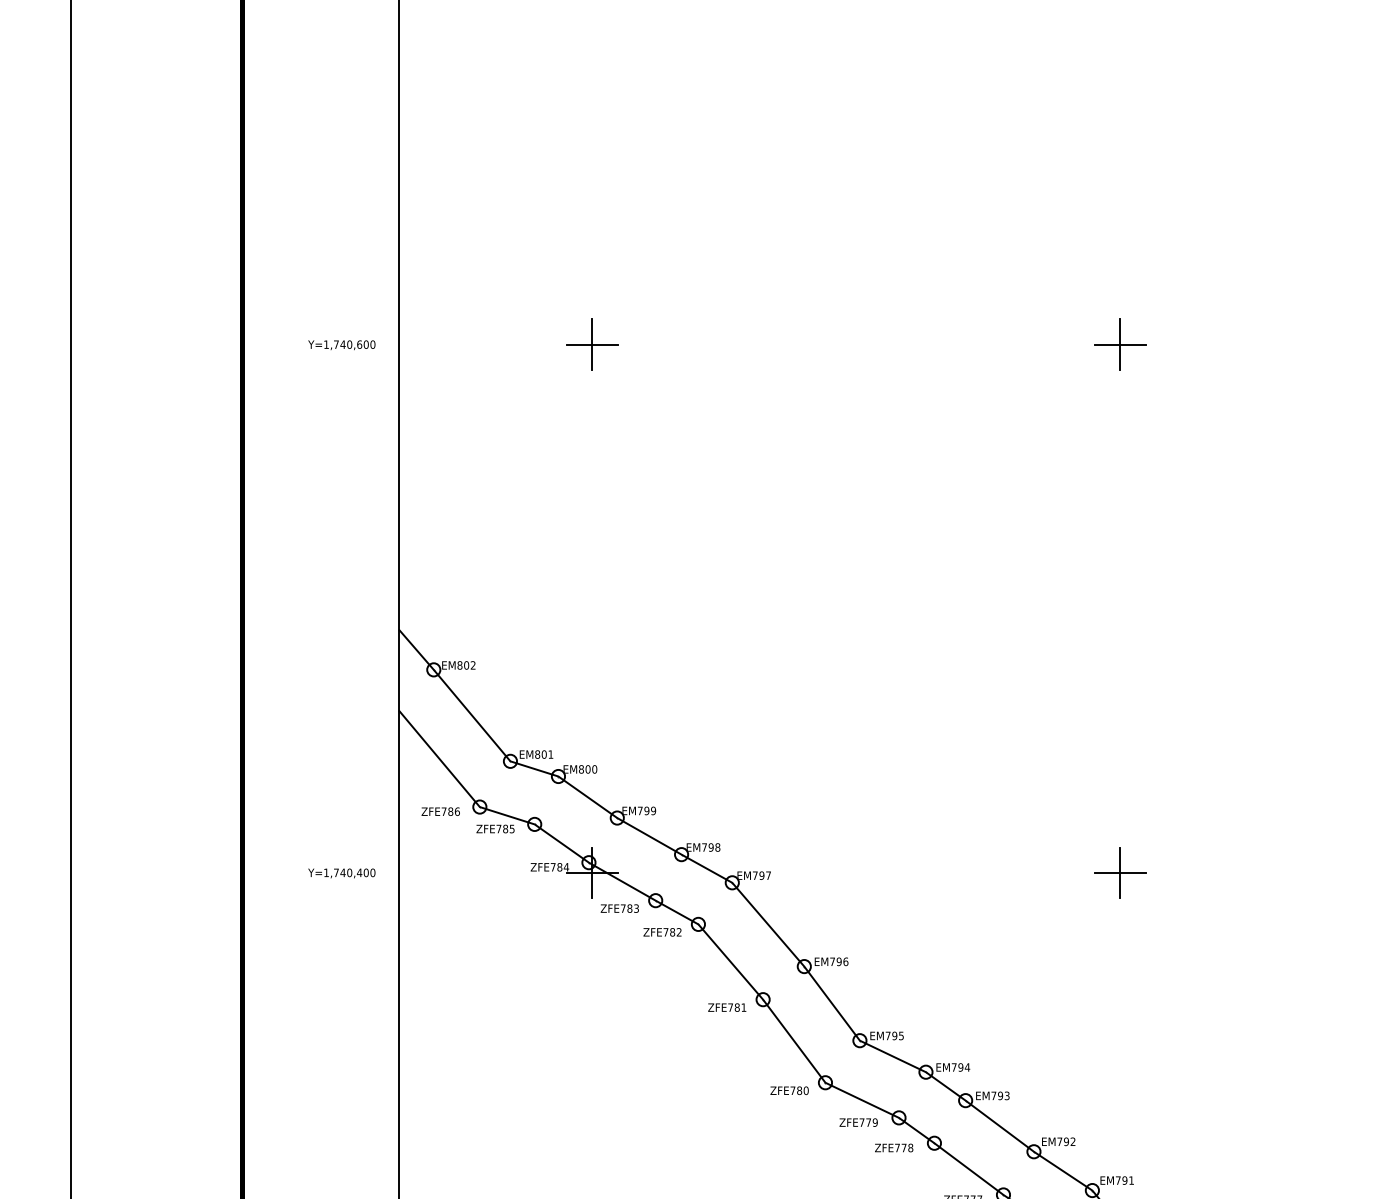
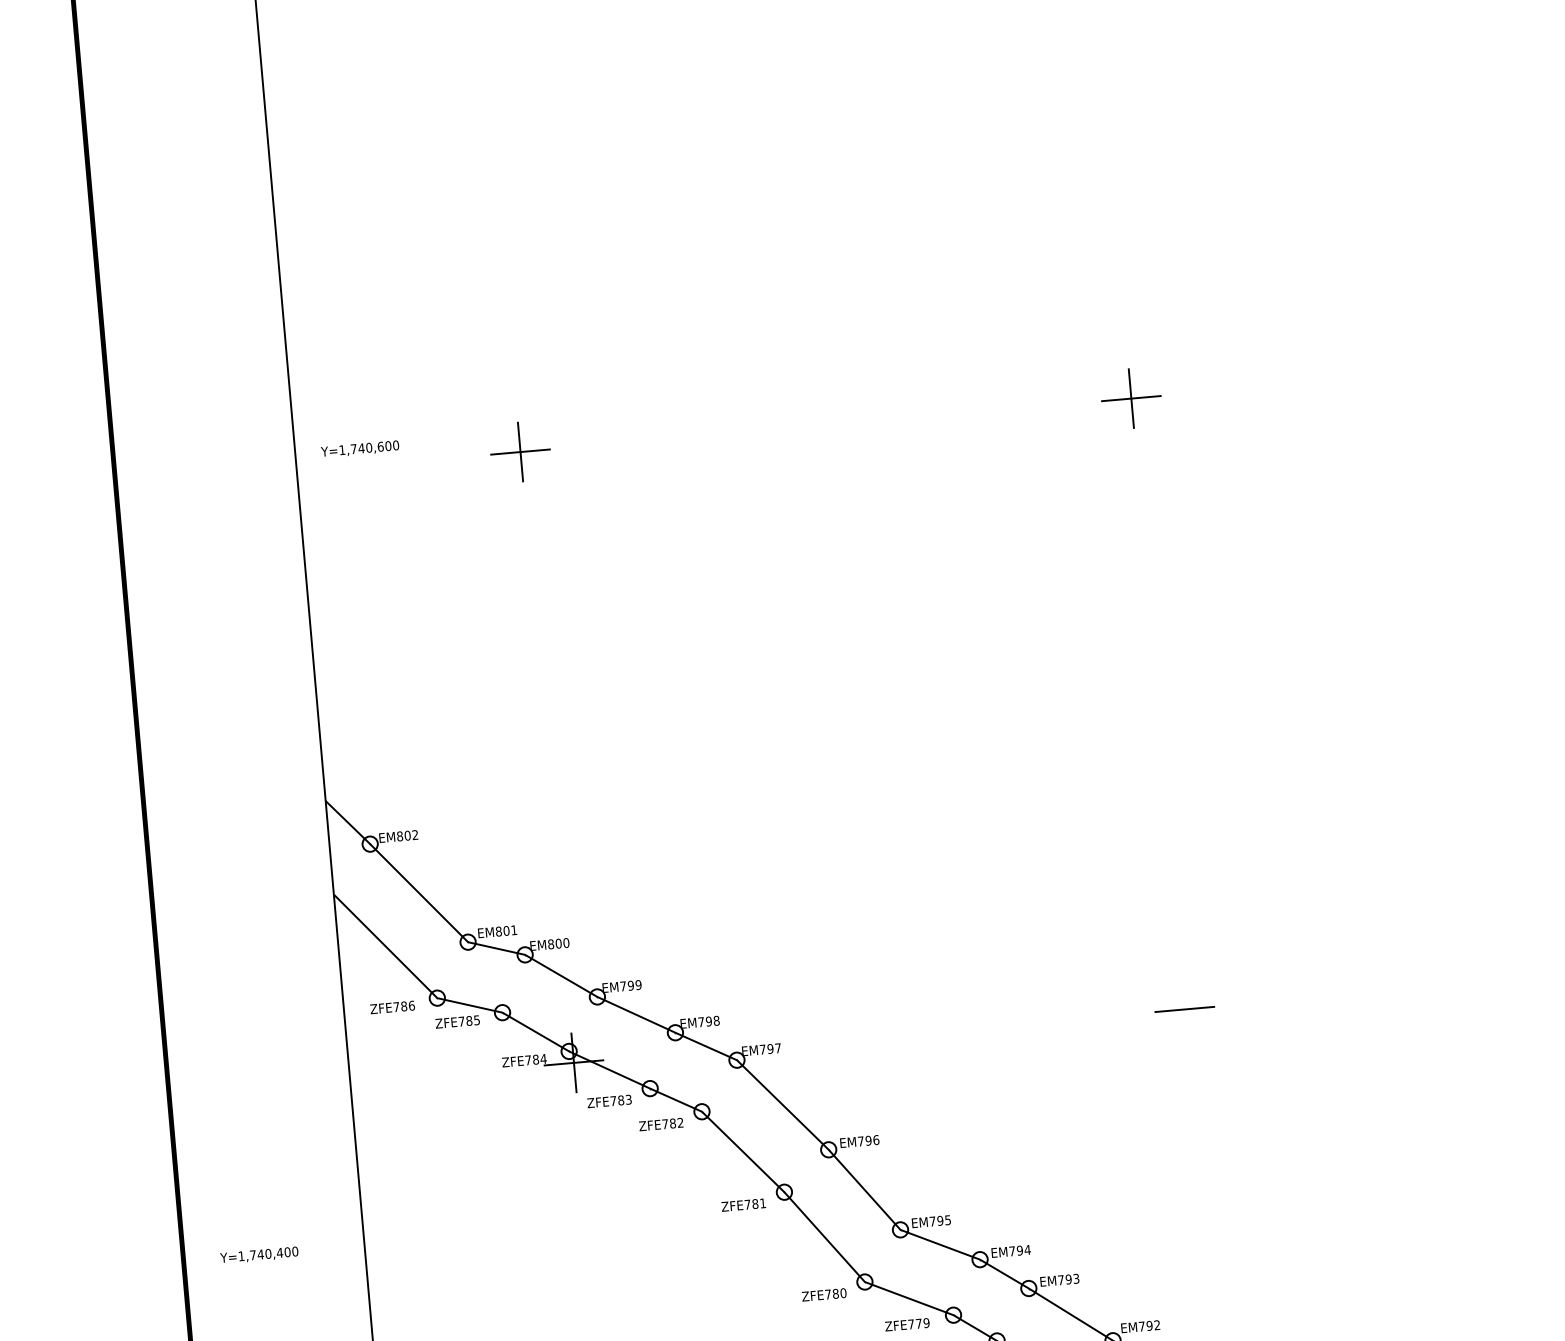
text: (341, 345) -> (359, 449), moved
line: (1120, 872) -> (1184, 1009), removed
text: (341, 873) -> (259, 1255), moved

